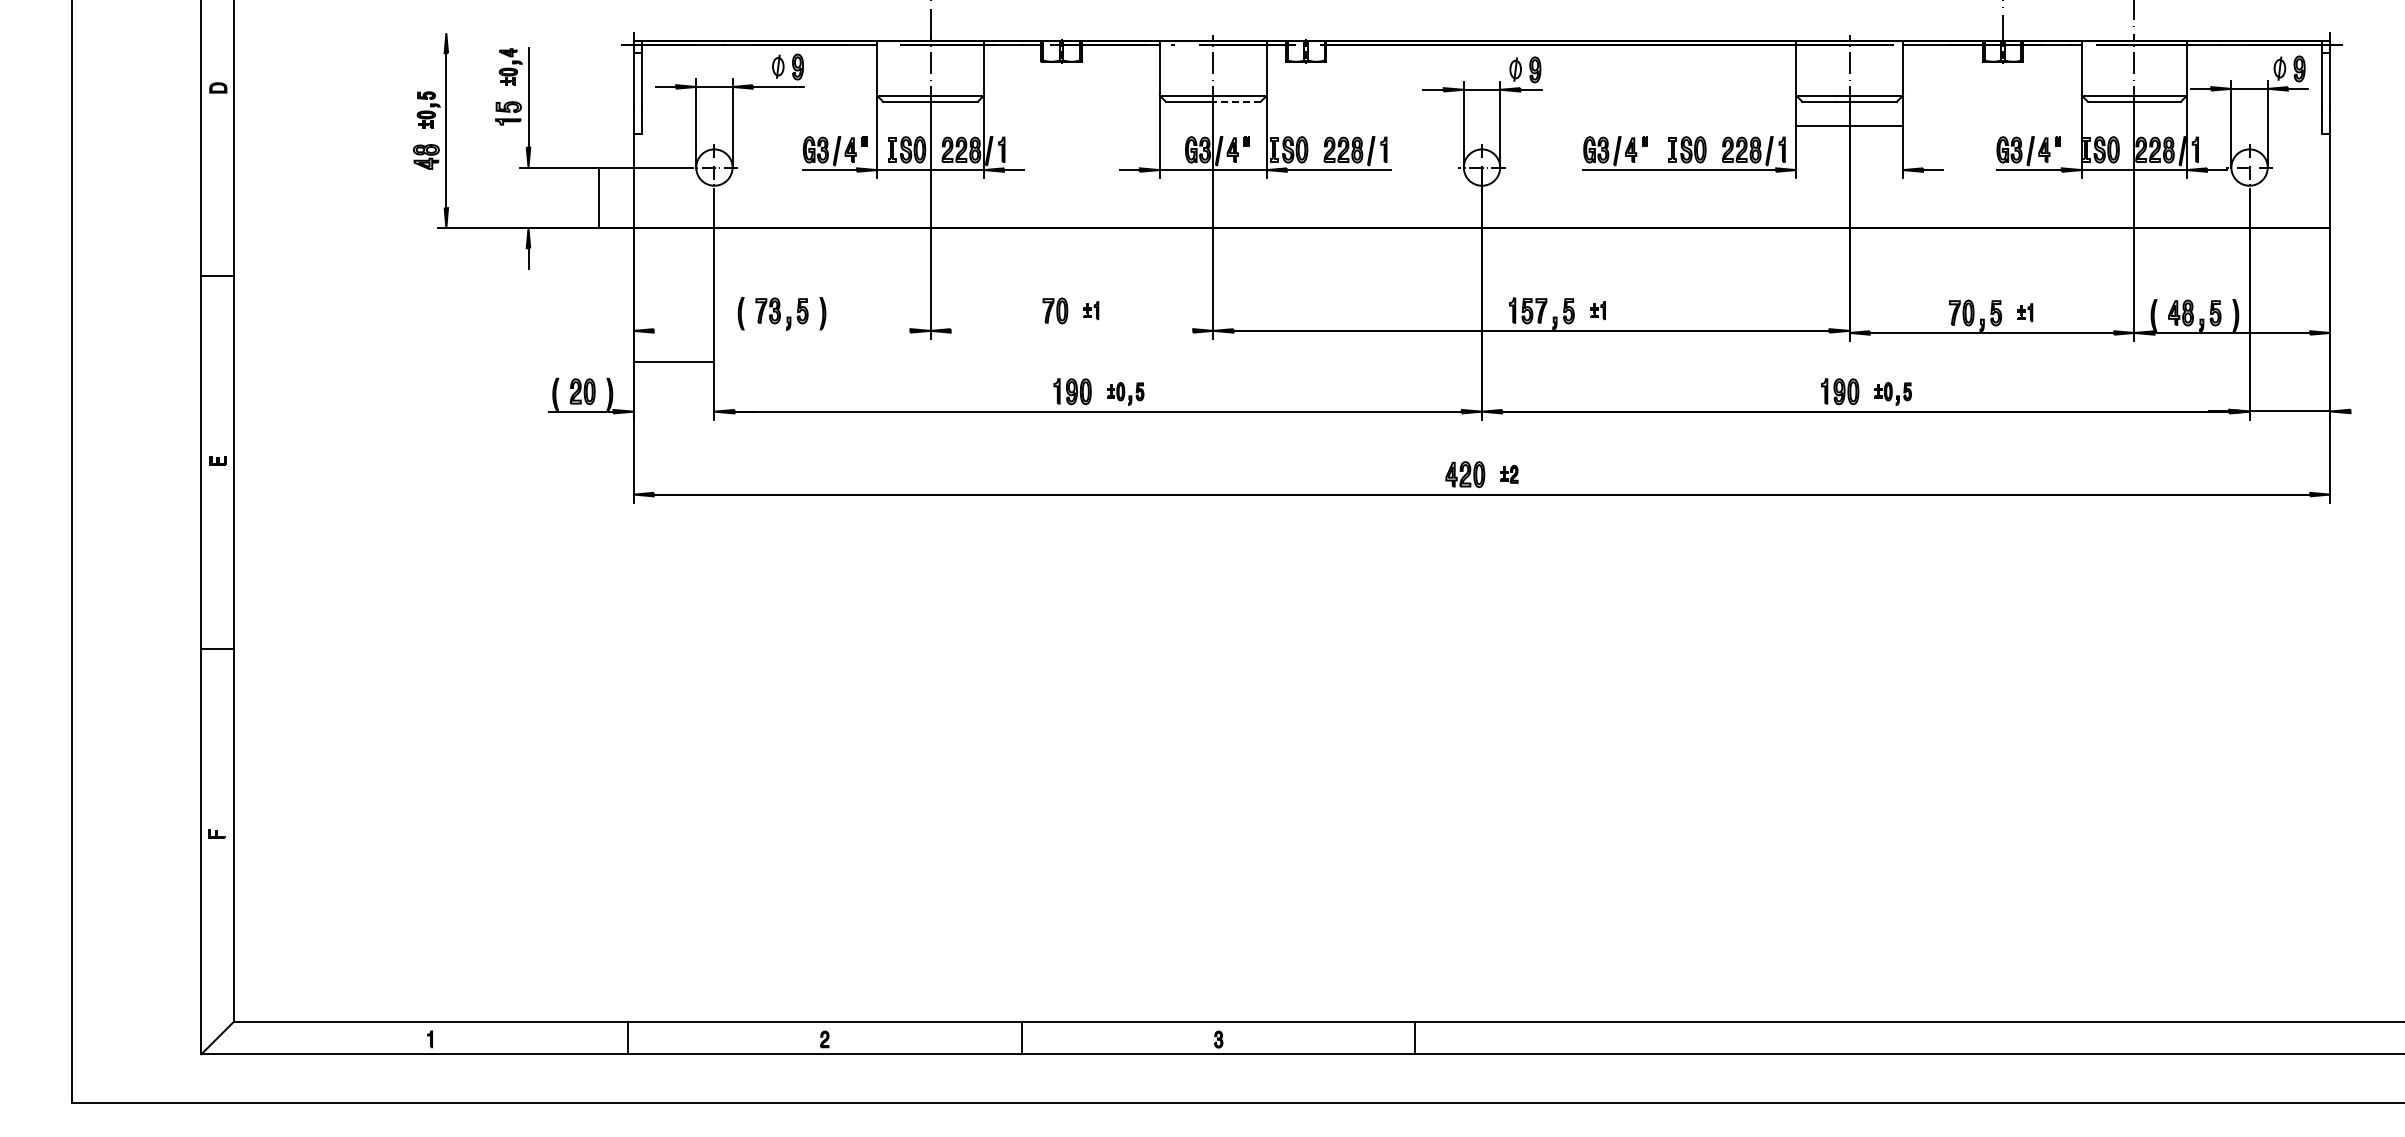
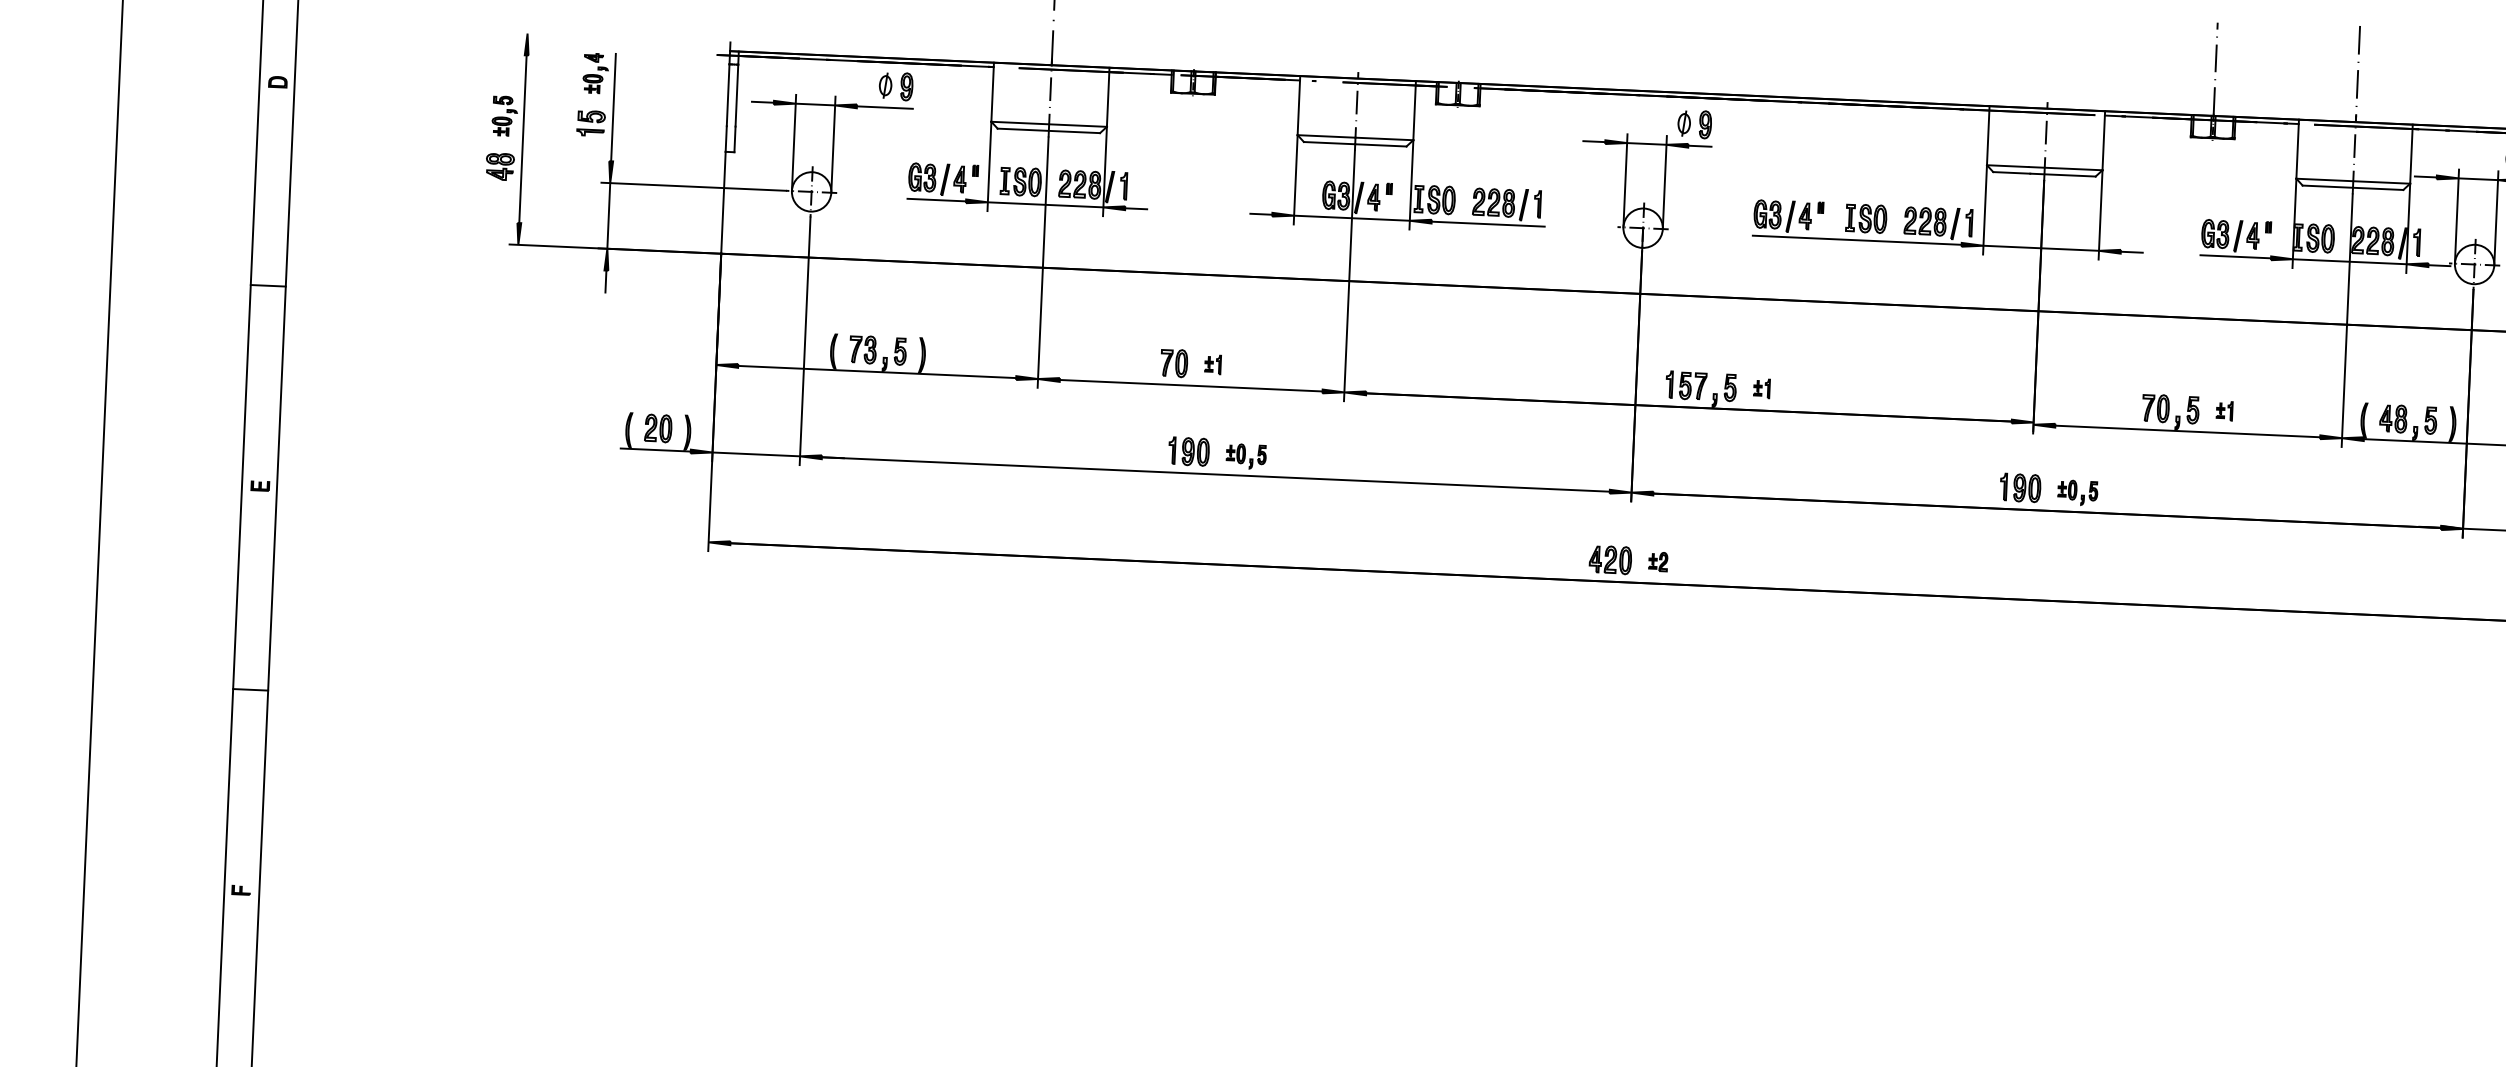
line: (1237, 101) -> (1381, 145), dashed -> solid
line: (1849, 126) -> (2041, 248), moved
line: (598, 197) -> (608, 215), moved
line: (781, 330) -> (876, 371), added
line: (1071, 330) -> (1190, 385), added
line: (673, 361) -> (755, 454), moved

